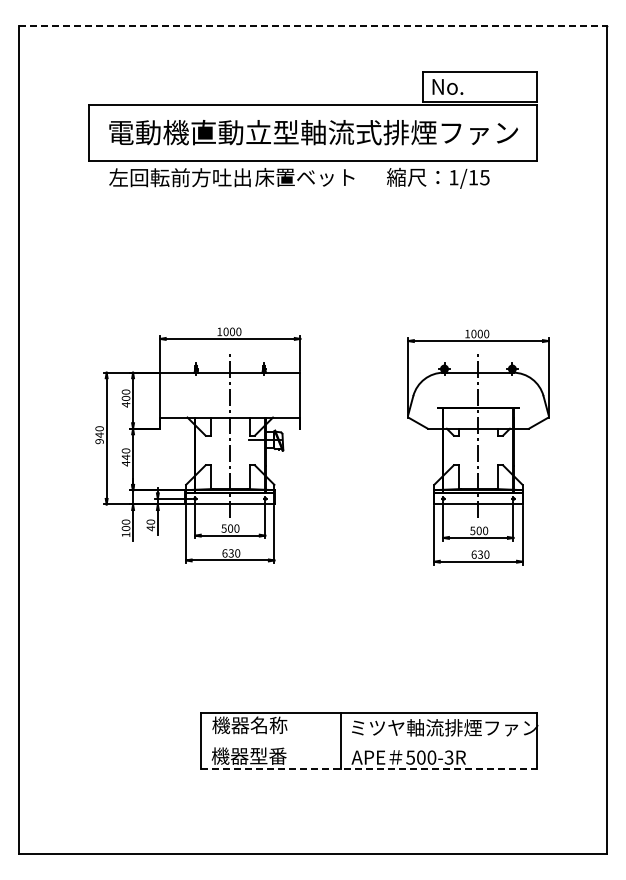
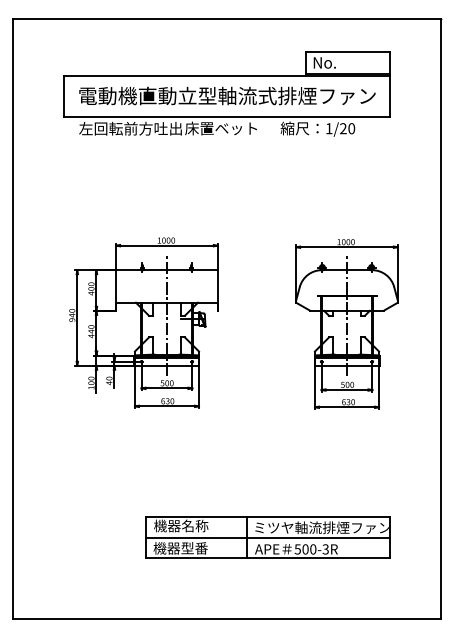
line: (313, 26) -> (227, 19), dashed -> solid
text: (478, 177) -> (347, 128), 1/15 -> 1/20
line: (368, 741) -> (267, 537), added
line: (369, 769) -> (267, 558), dashed -> solid

